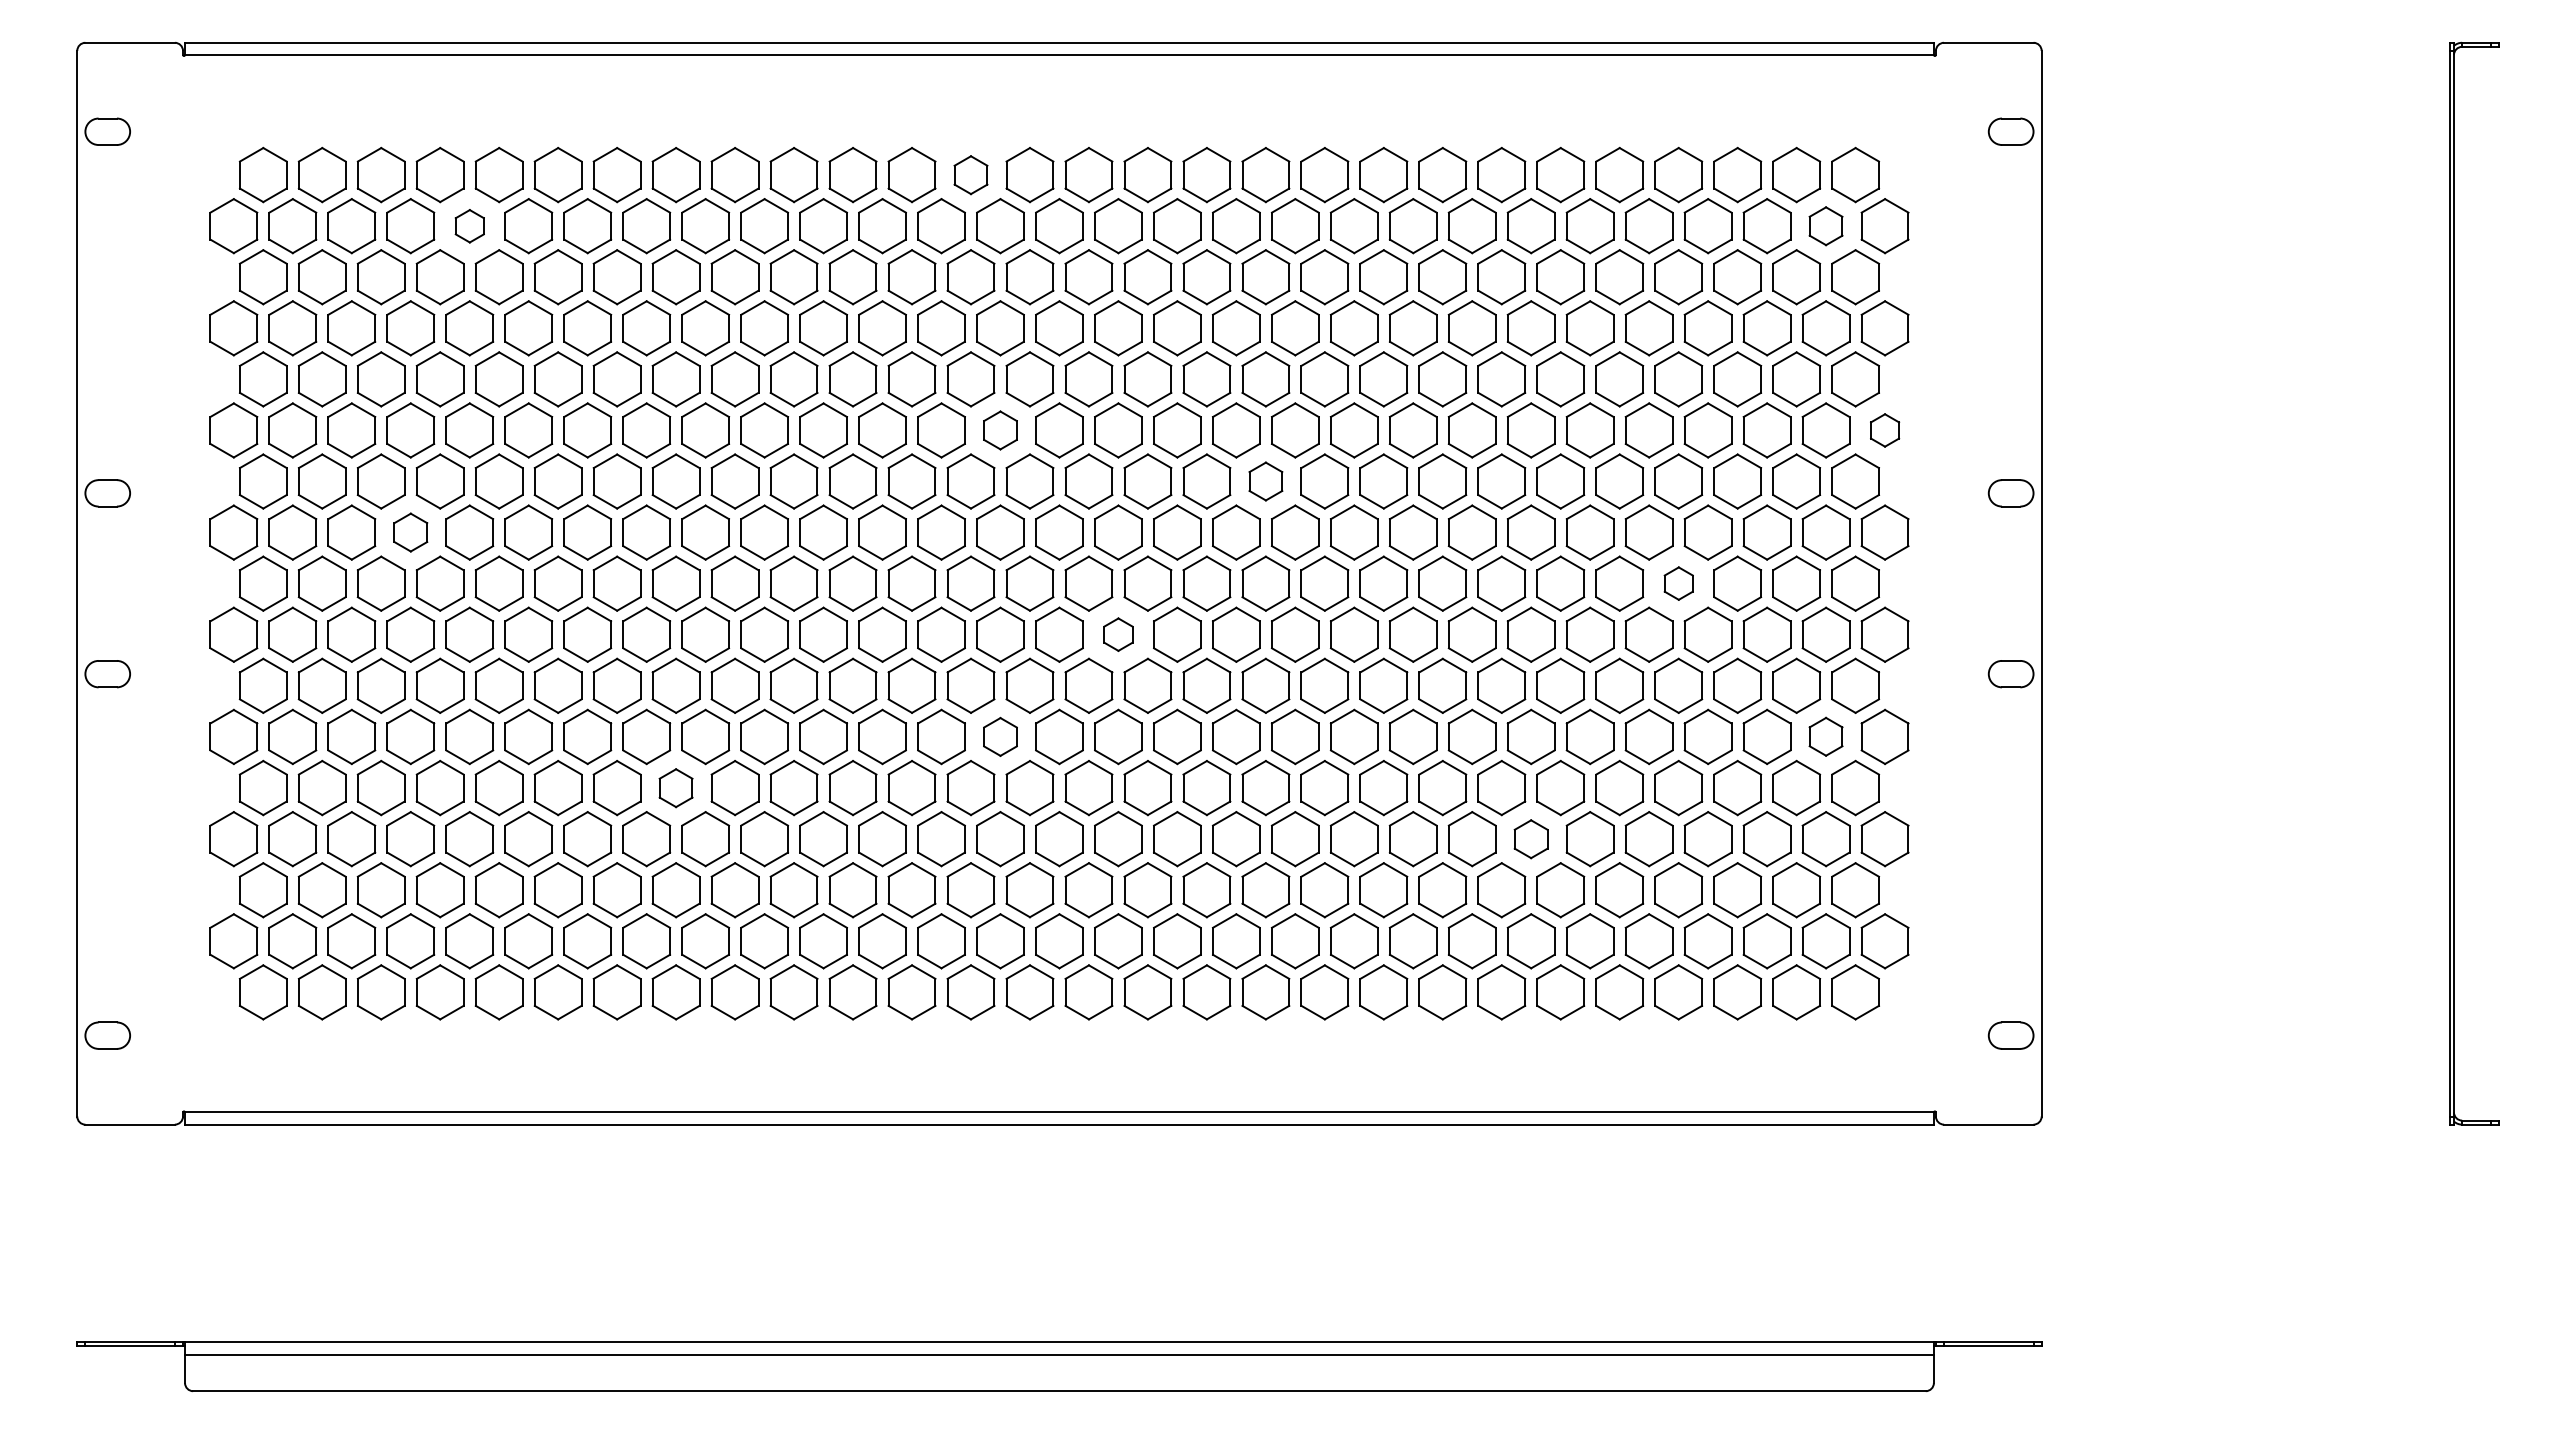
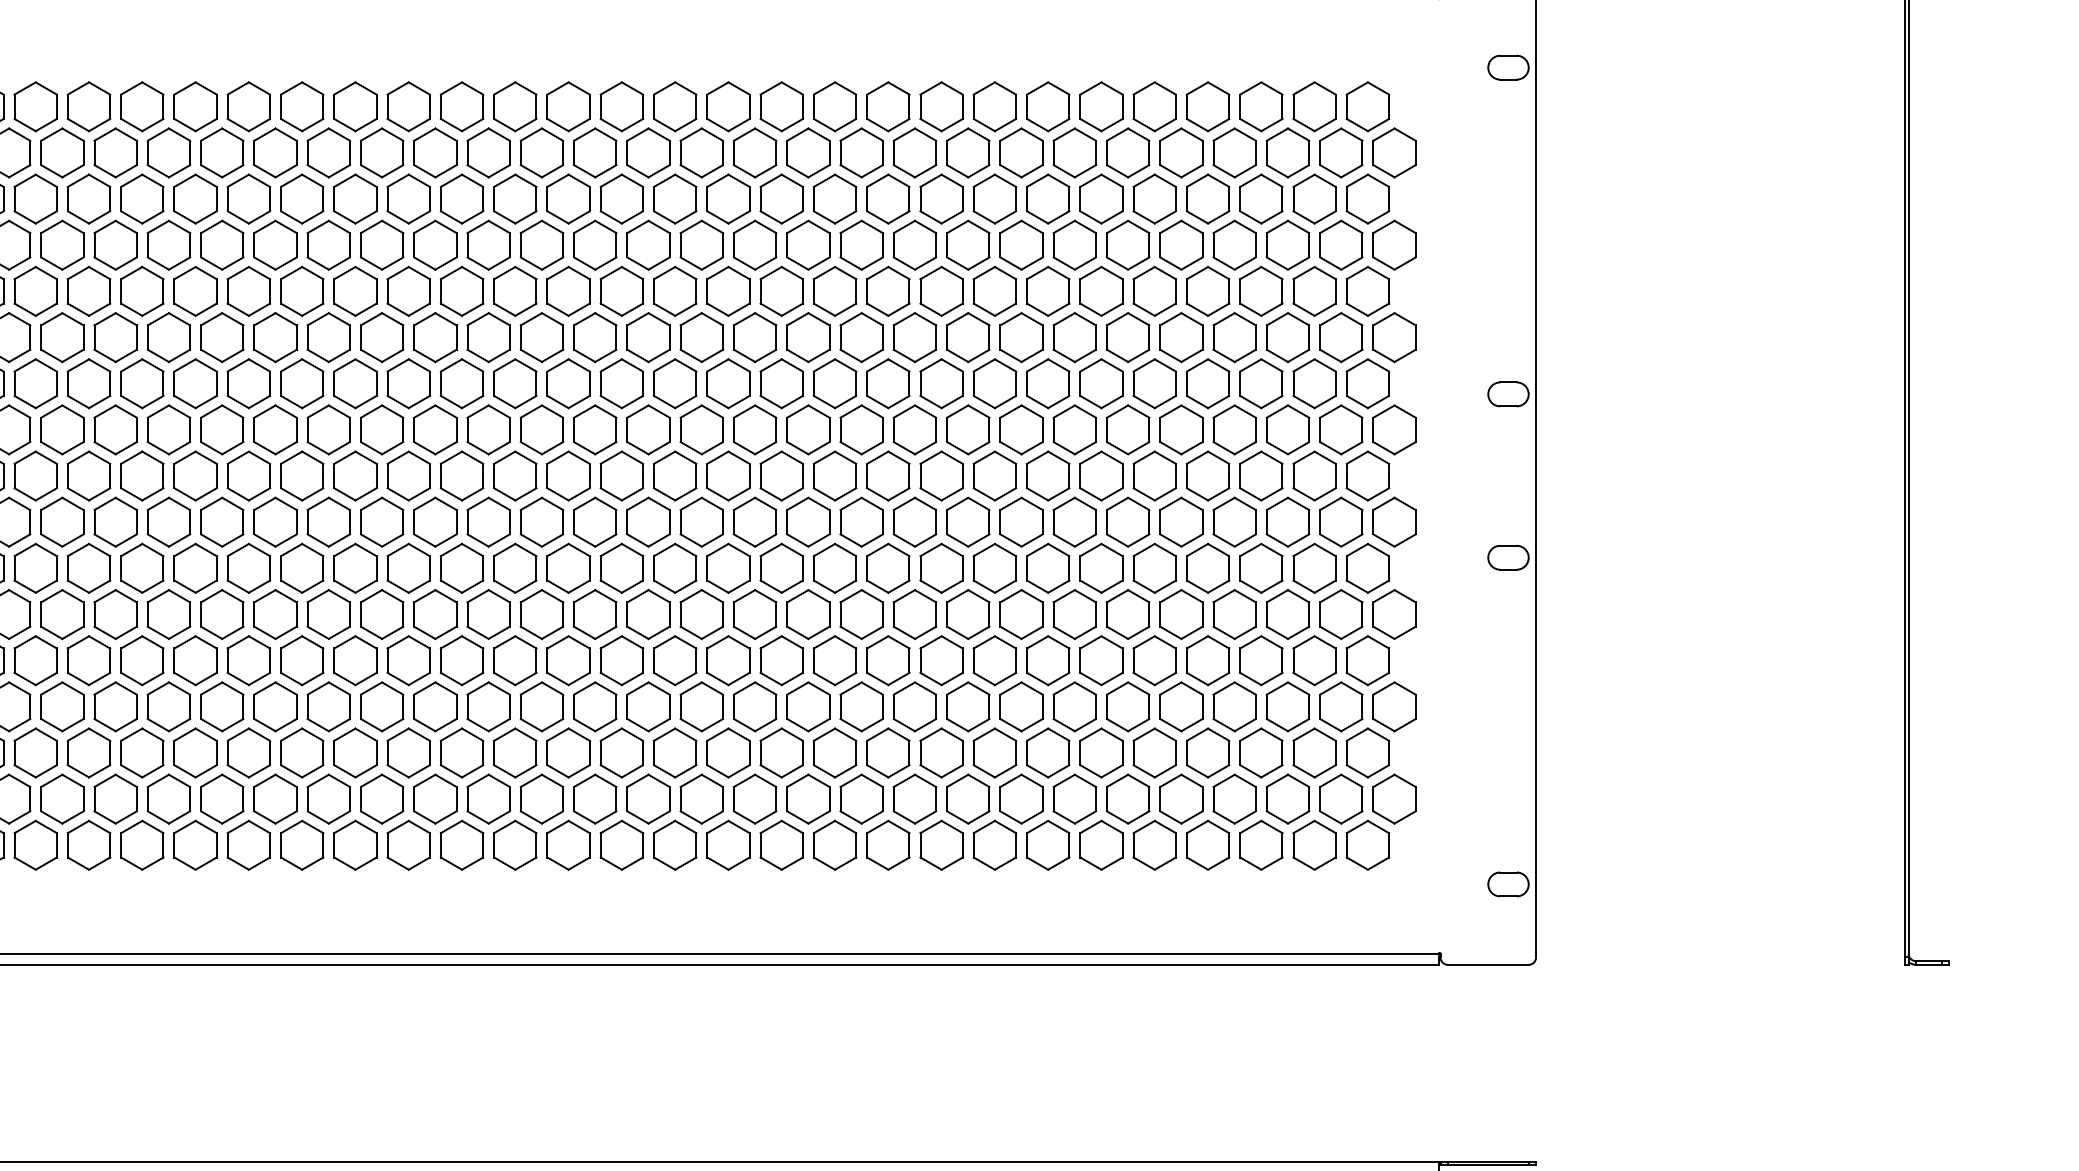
part: (970, 175) -> (568, 107), size x1.43
part: (469, 226) -> (115, 153), size x1.67
part: (1825, 226) -> (1340, 153), size x1.43
part: (1000, 430) -> (595, 337), size x1.43
part: (1884, 430) -> (1394, 337), size x1.67
part: (1265, 481) -> (834, 383), size x1.43
part: (410, 532) -> (62, 429), size x1.43
part: (1678, 583) -> (1207, 475), size x1.67
part: (1118, 634) -> (701, 521), size x1.67
part: (1000, 736) -> (595, 614), size x1.43
part: (1825, 736) -> (1340, 614), size x1.43
part: (675, 788) -> (301, 661), size x1.43
part: (1530, 839) -> (1074, 707), size x1.43

